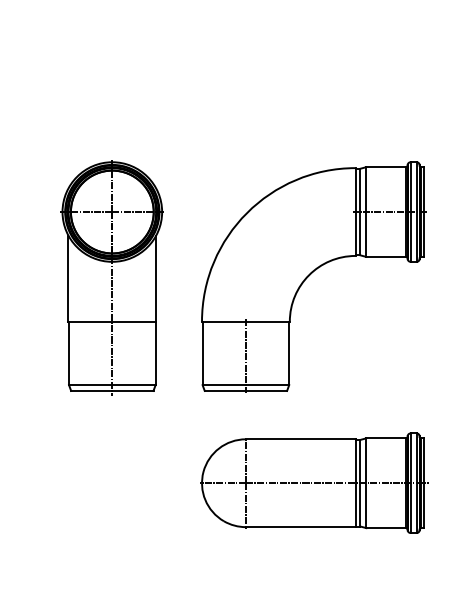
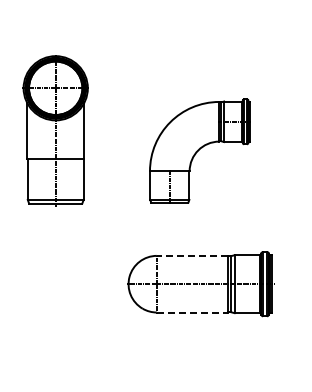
part: (311, 275) -> (199, 150), size x0.7
part: (111, 277) -> (55, 130), moved
line: (299, 438) -> (191, 255), solid -> dashed
line: (301, 527) -> (192, 312), solid -> dashed

